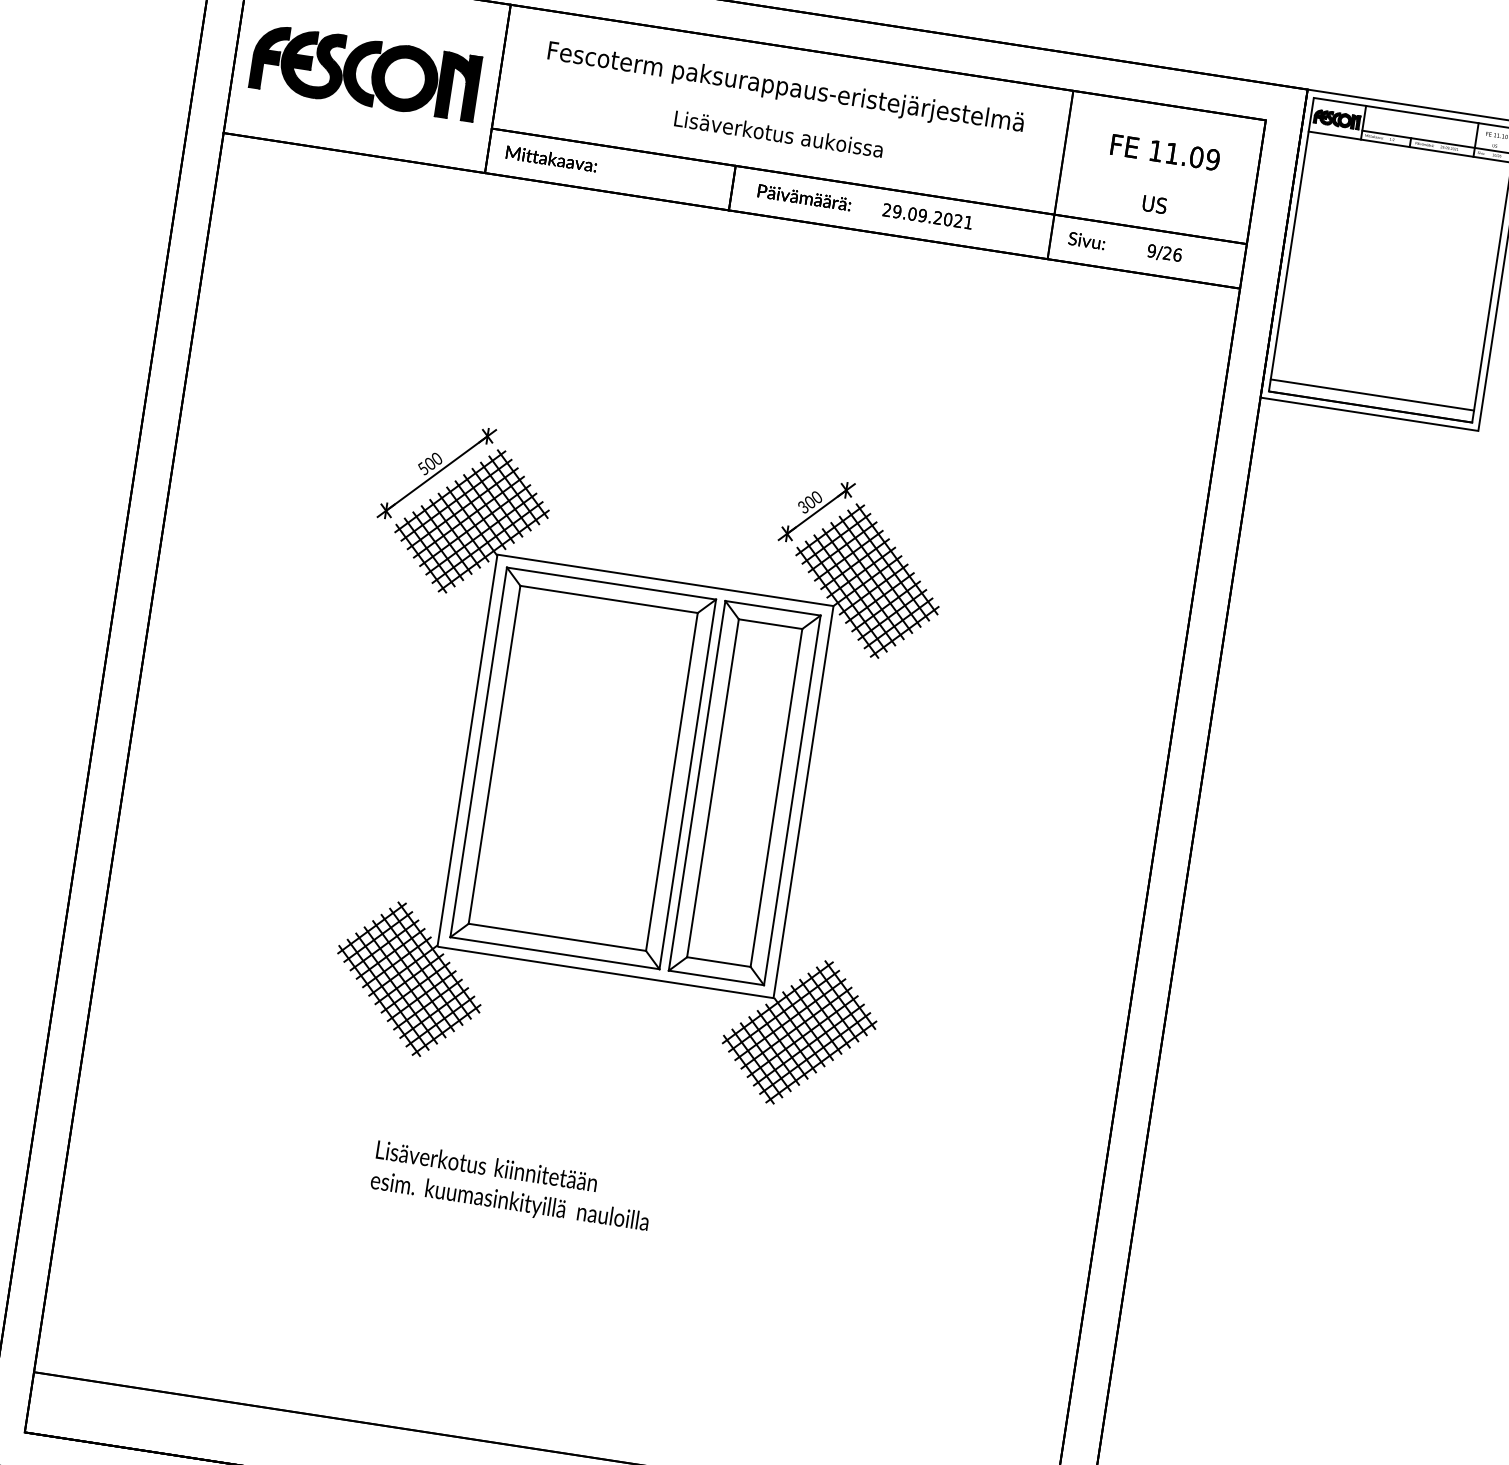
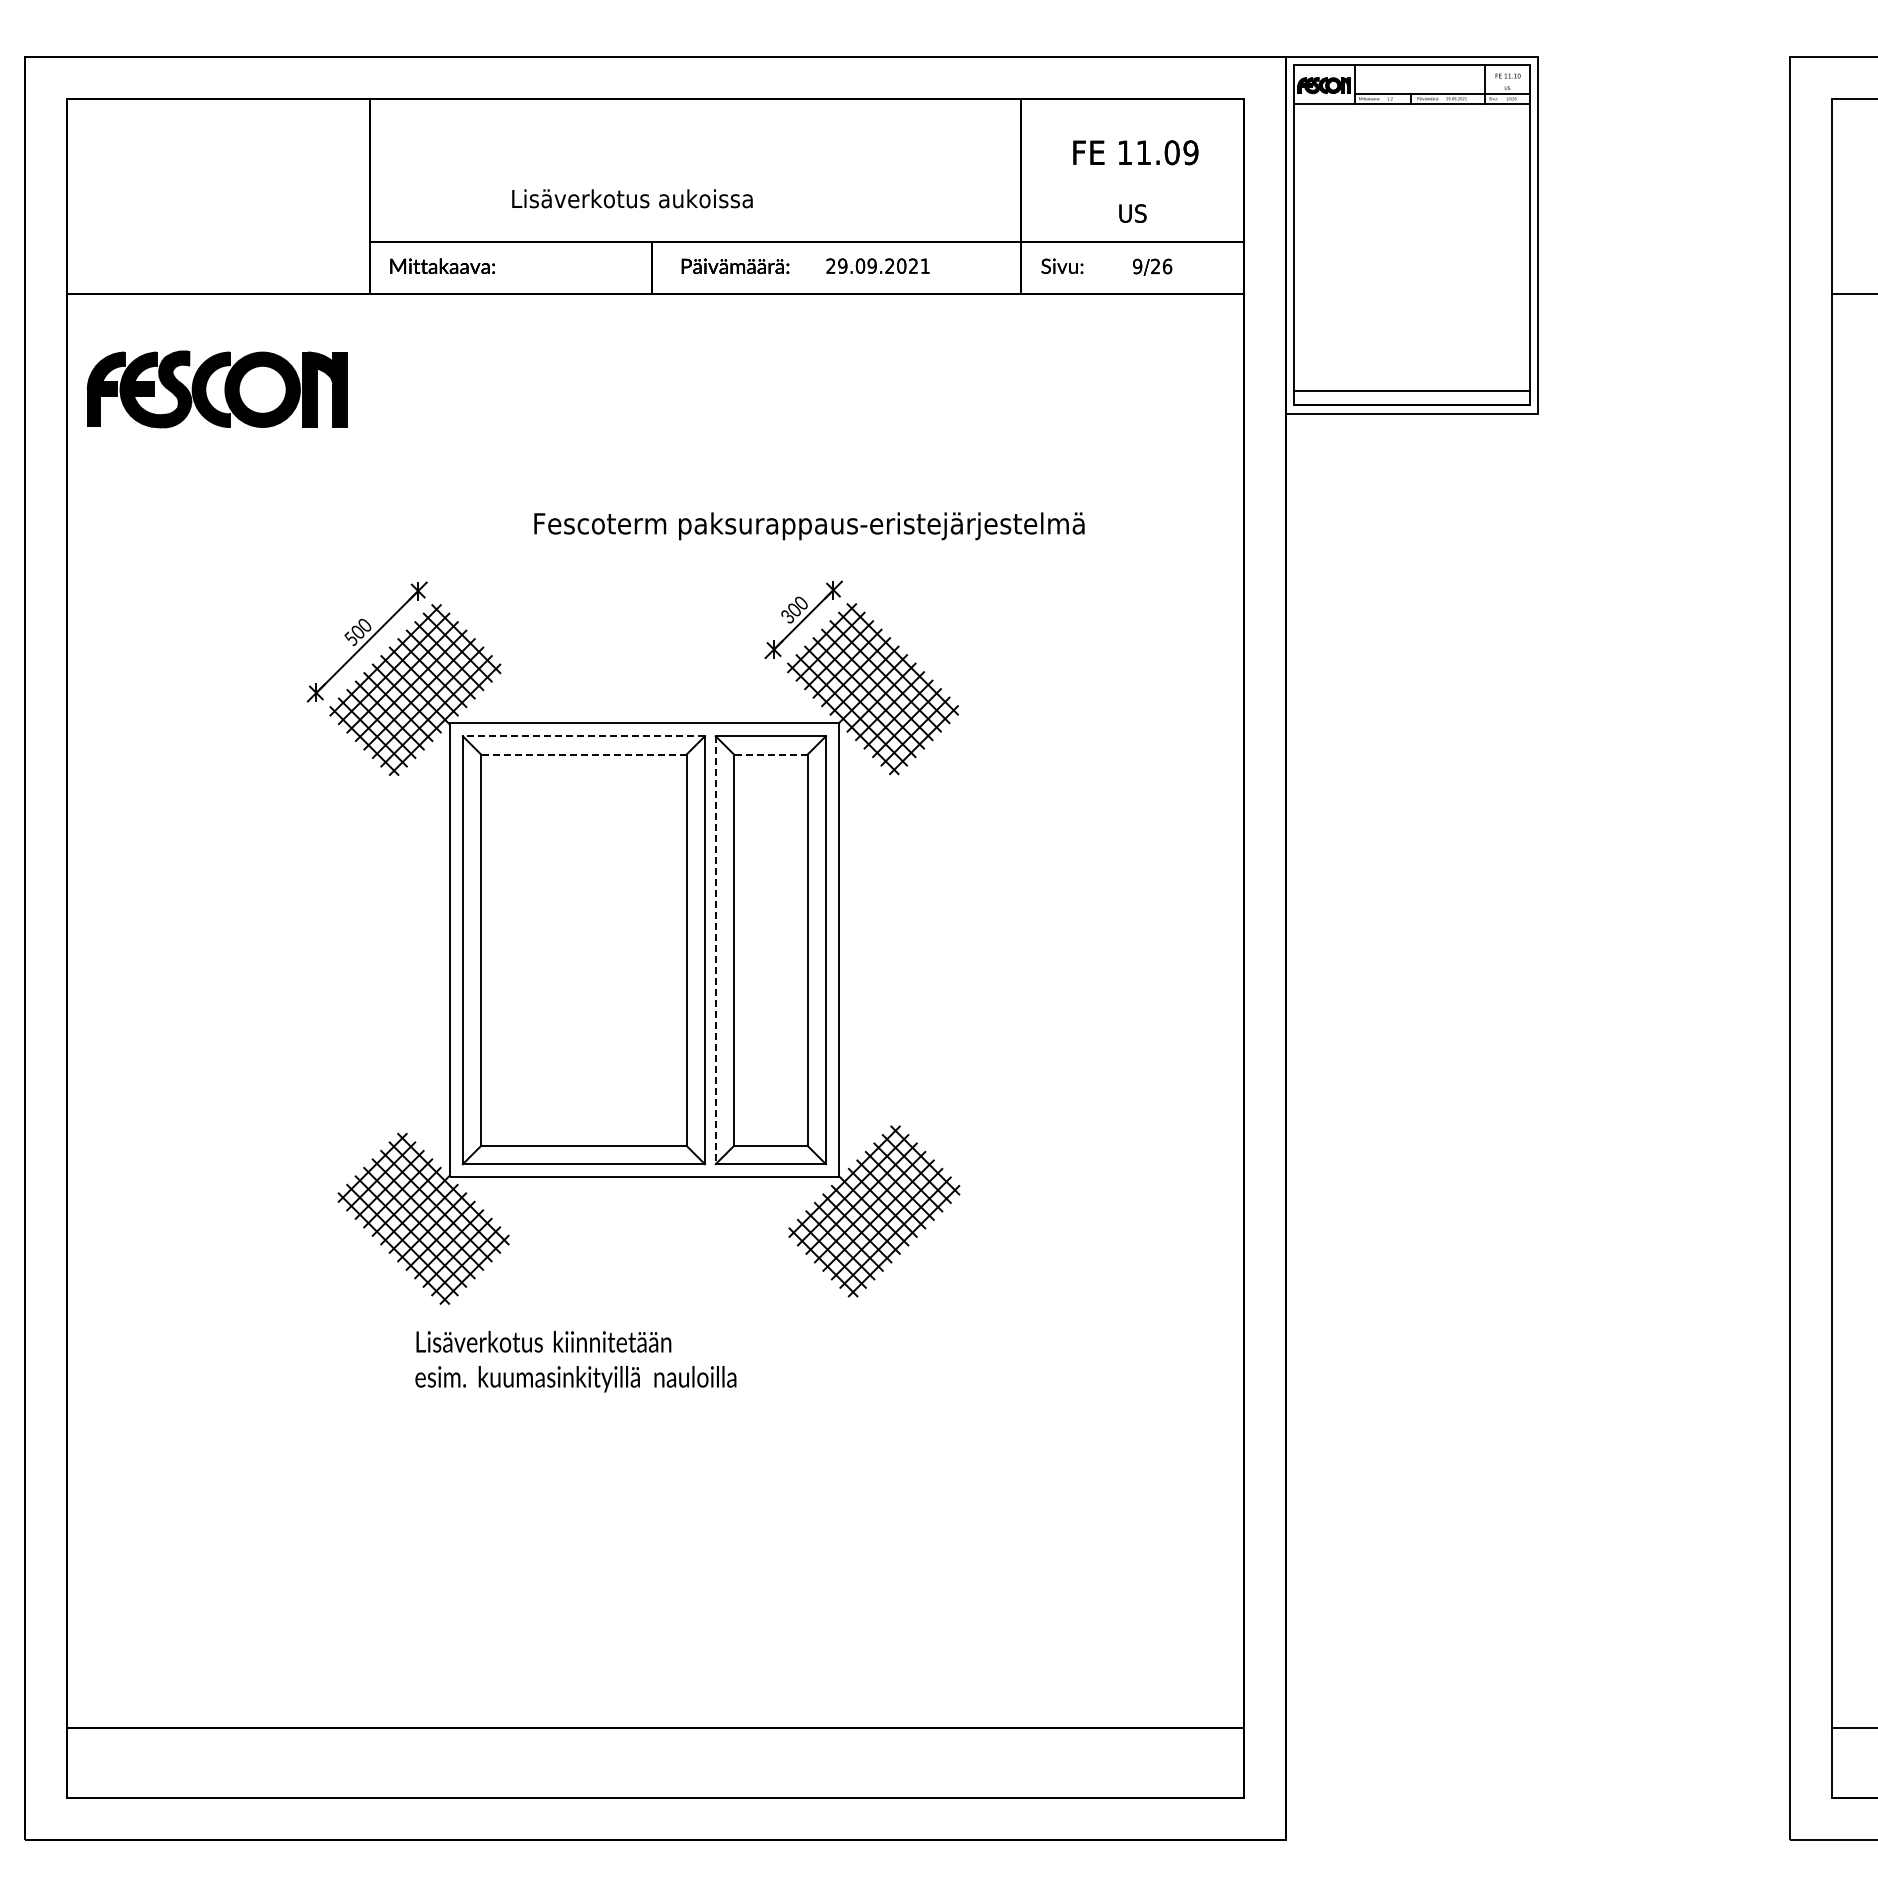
part: (371, 73) -> (224, 389), moved
text: (785, 88) -> (809, 526), moved
text: (778, 133) -> (632, 198), moved
line: (611, 583) -> (583, 736), solid -> dashed
line: (608, 599) -> (583, 754), solid -> dashed
line: (770, 624) -> (770, 754), solid -> dashed
line: (696, 786) -> (715, 950), solid -> dashed
text: (511, 1187) -> (575, 1361), moved

